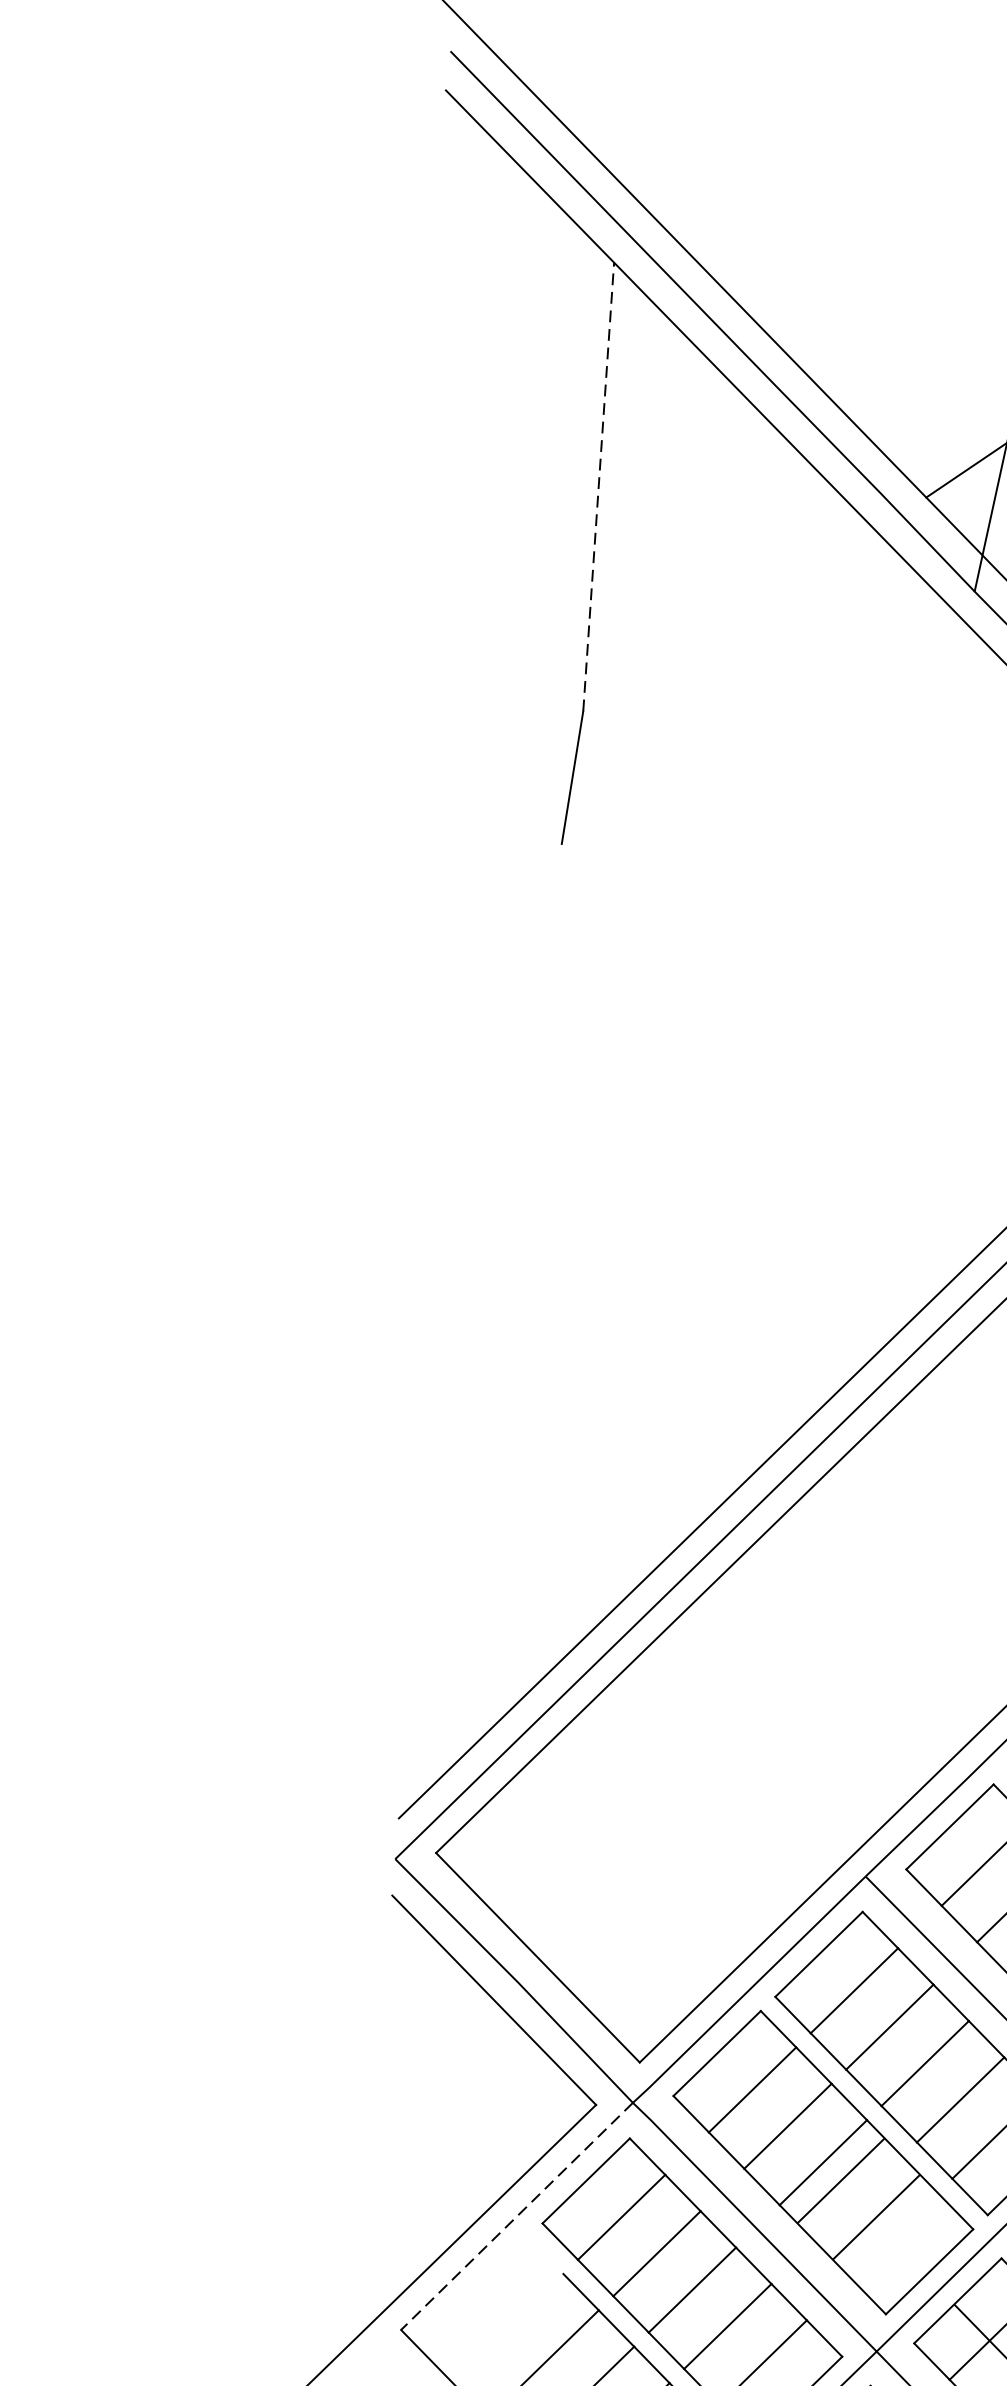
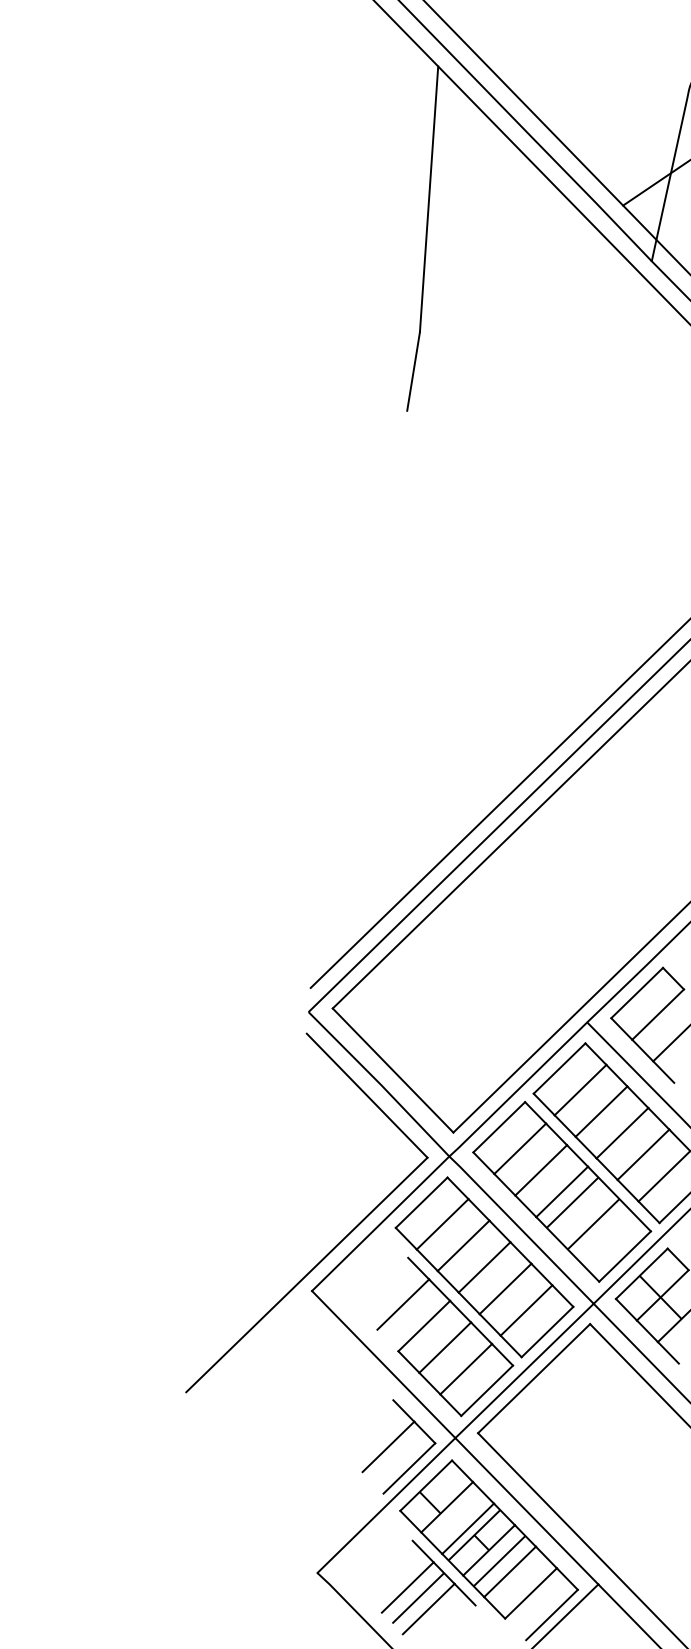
line: (599, 485) -> (429, 198), dashed -> solid
line: (516, 2217) -> (380, 1224), dashed -> solid

